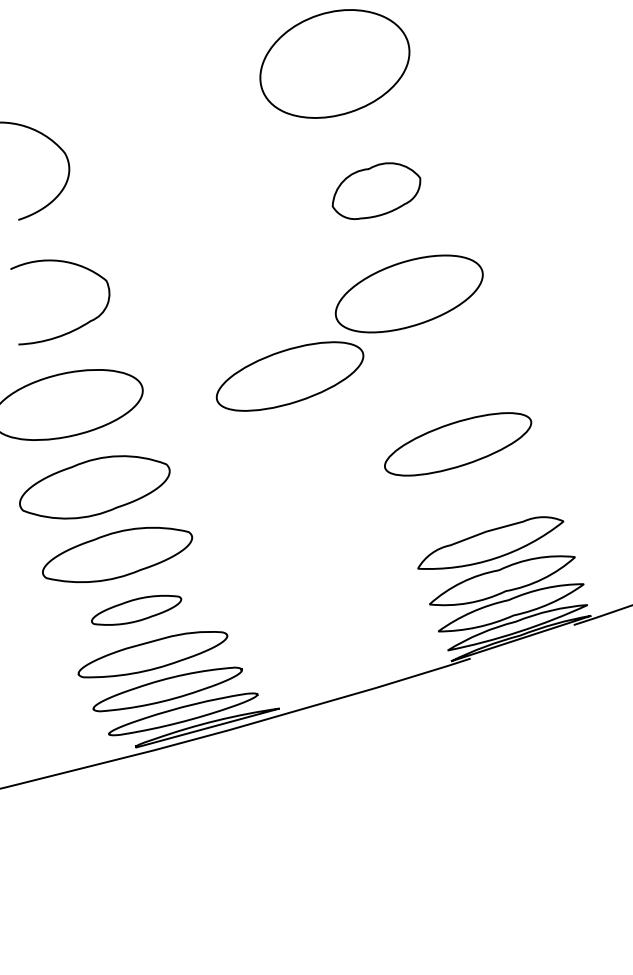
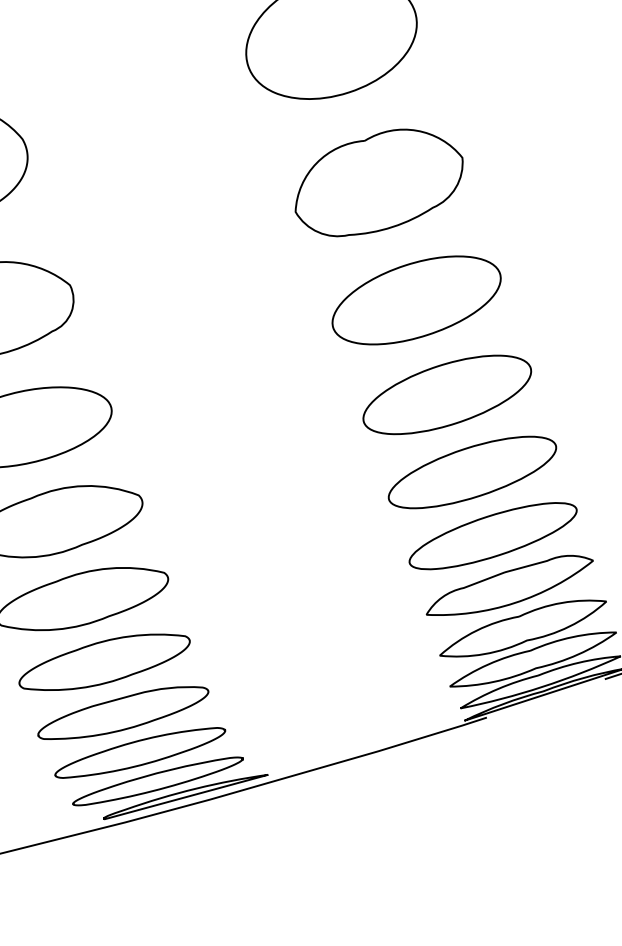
part: (376, 190) -> (379, 182), size x1.67
part: (289, 376) -> (446, 394), moved
part: (476, 499) -> (493, 535), added
part: (136, 610) -> (104, 662), size x1.67

